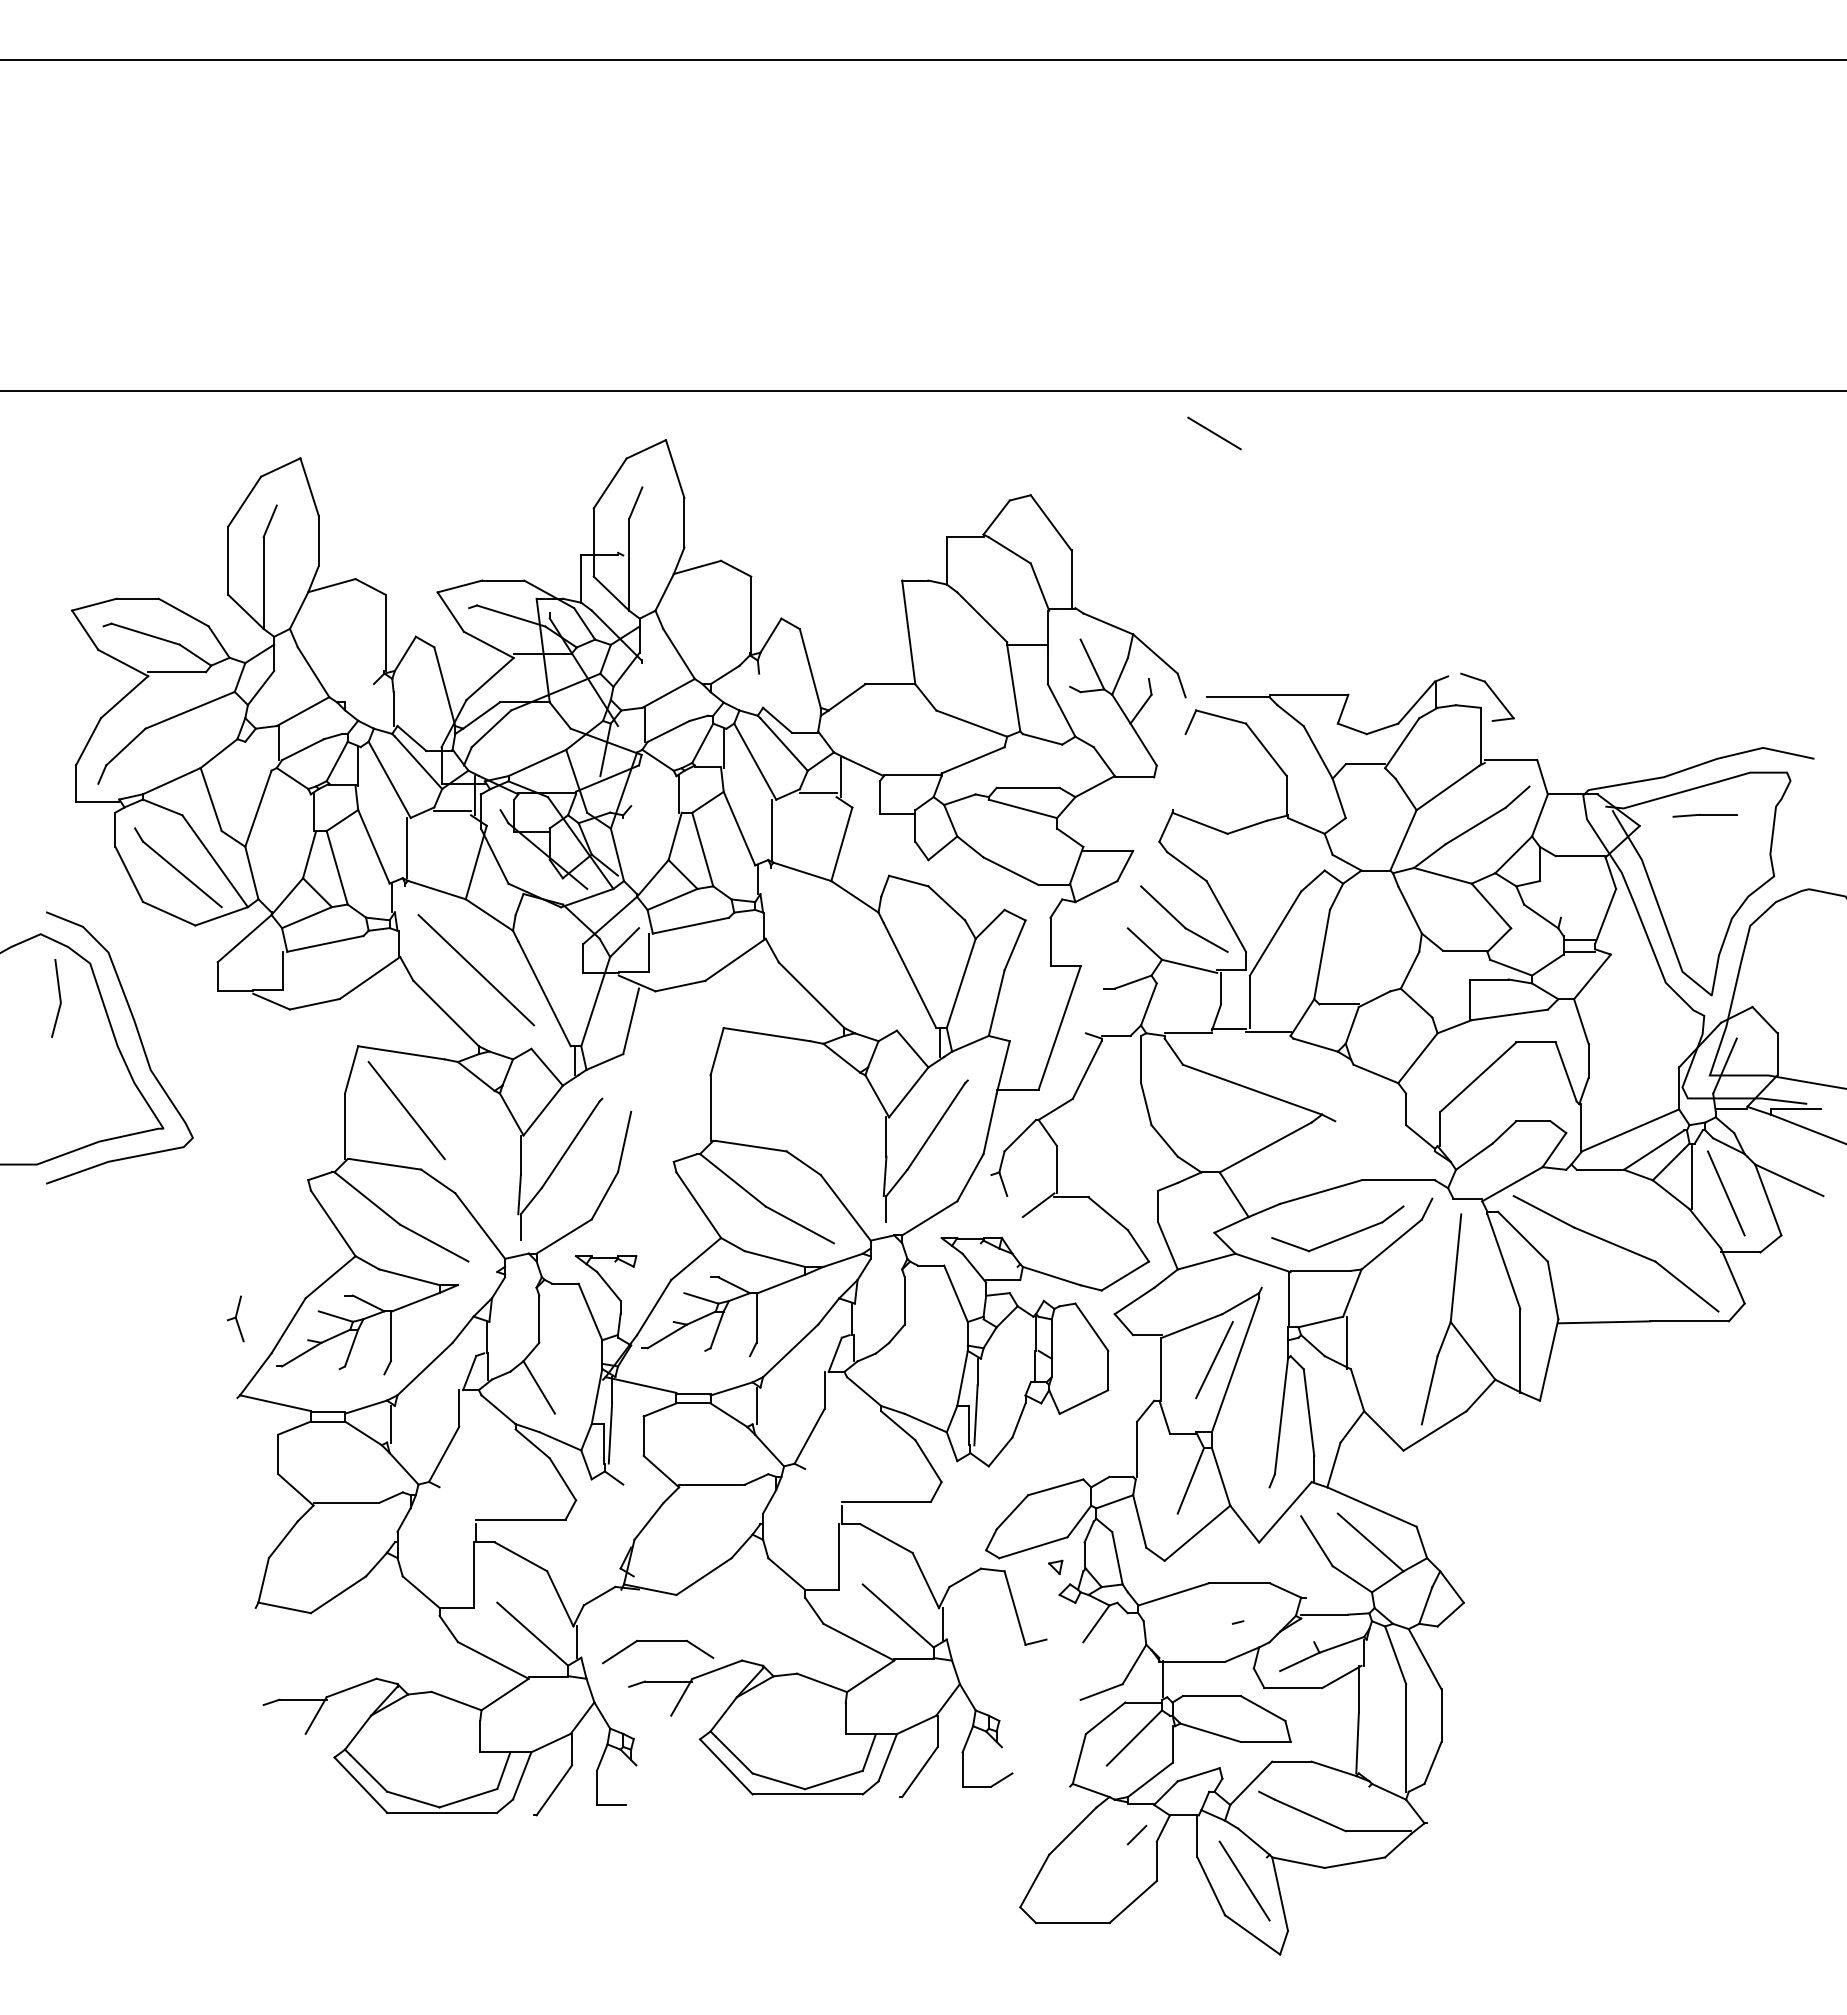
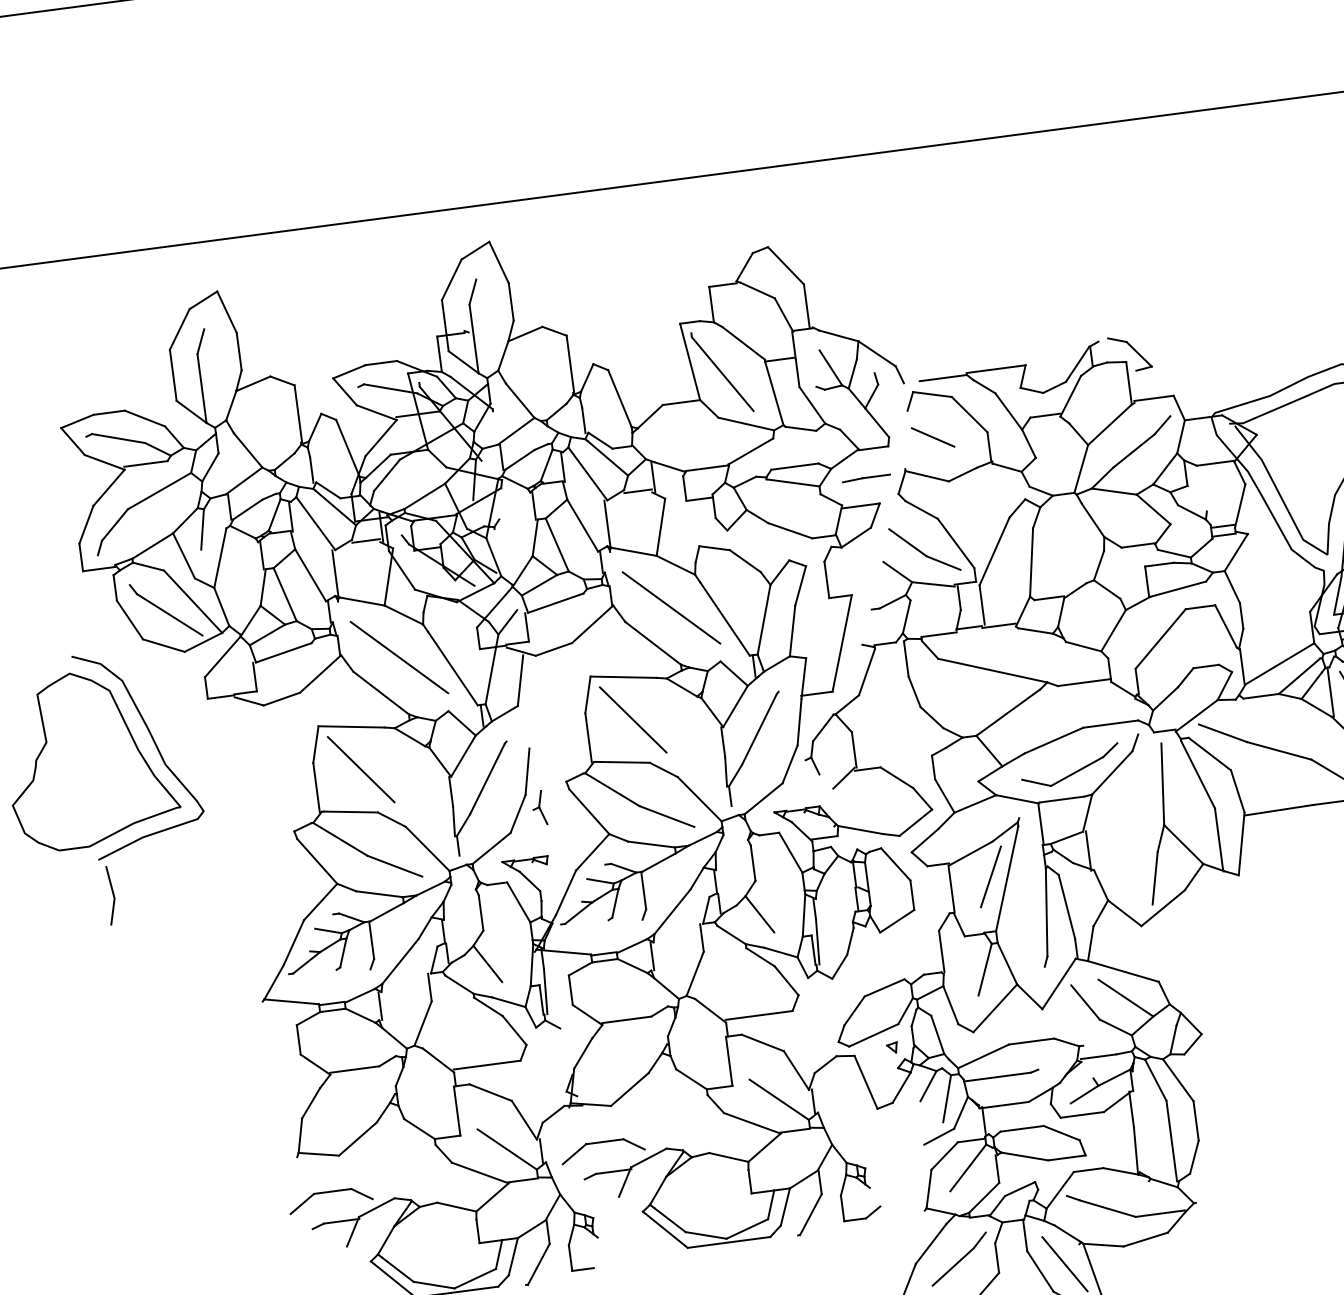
line: (1214, 433) -> (933, 437), moved
part: (949, 651) -> (722, 372), added
line: (759, 690) -> (584, 420), added
line: (359, 693) -> (284, 461), added
line: (239, 767) -> (202, 529), added
part: (1704, 815) -> (866, 478), moved
line: (841, 951) -> (671, 607), added
line: (59, 998) -> (113, 895), moved
line: (772, 1091) -> (633, 719), added
line: (1370, 1121) -> (1084, 682), added
line: (477, 1278) -> (430, 888), added
part: (235, 1318) -> (539, 807), moved
line: (904, 1369) -> (759, 914), added
line: (823, 1487) -> (710, 1010), added
line: (457, 1505) -> (438, 1060), added
line: (1060, 1620) -> (901, 1087), added
line: (1187, 1623) -> (996, 1076), added
line: (1118, 1643) -> (946, 1098), added
part: (292, 1659) -> (329, 1192), added
line: (1097, 1865) -> (953, 1267), added

